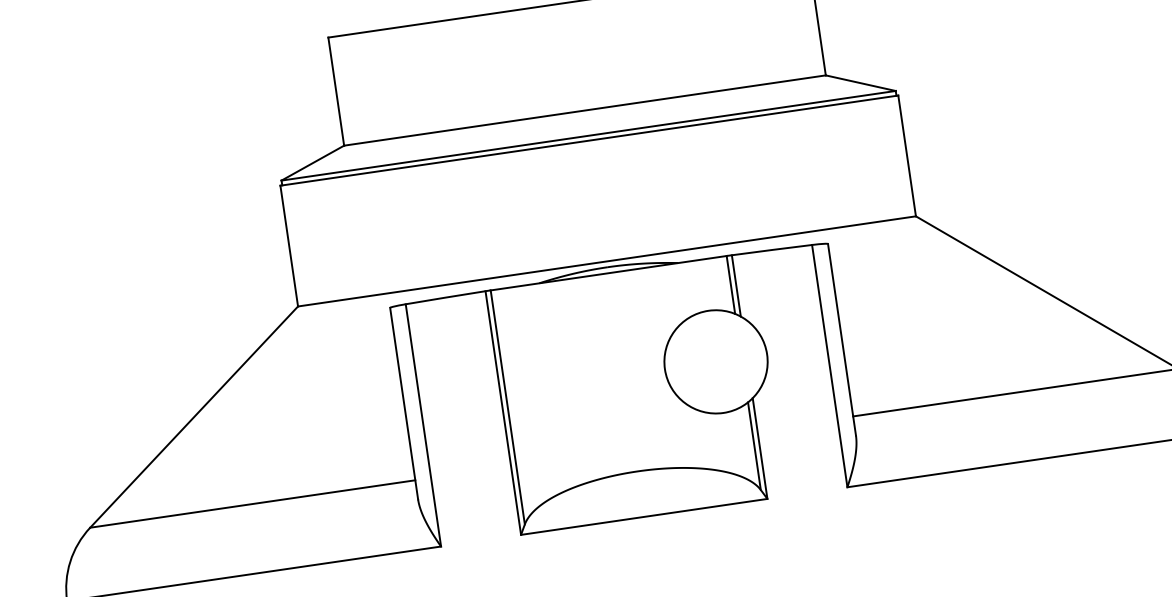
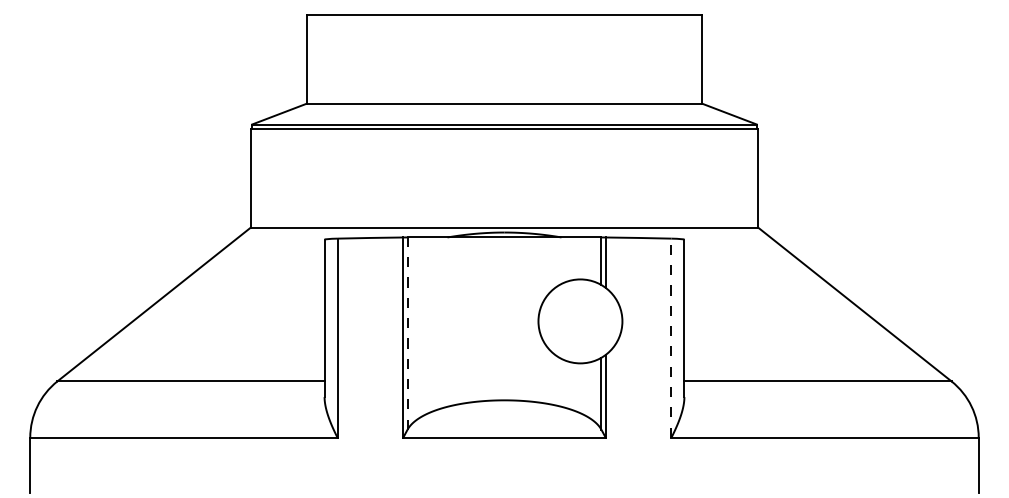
line: (829, 366) -> (671, 338), solid -> dashed
line: (507, 407) -> (407, 333), solid -> dashed

